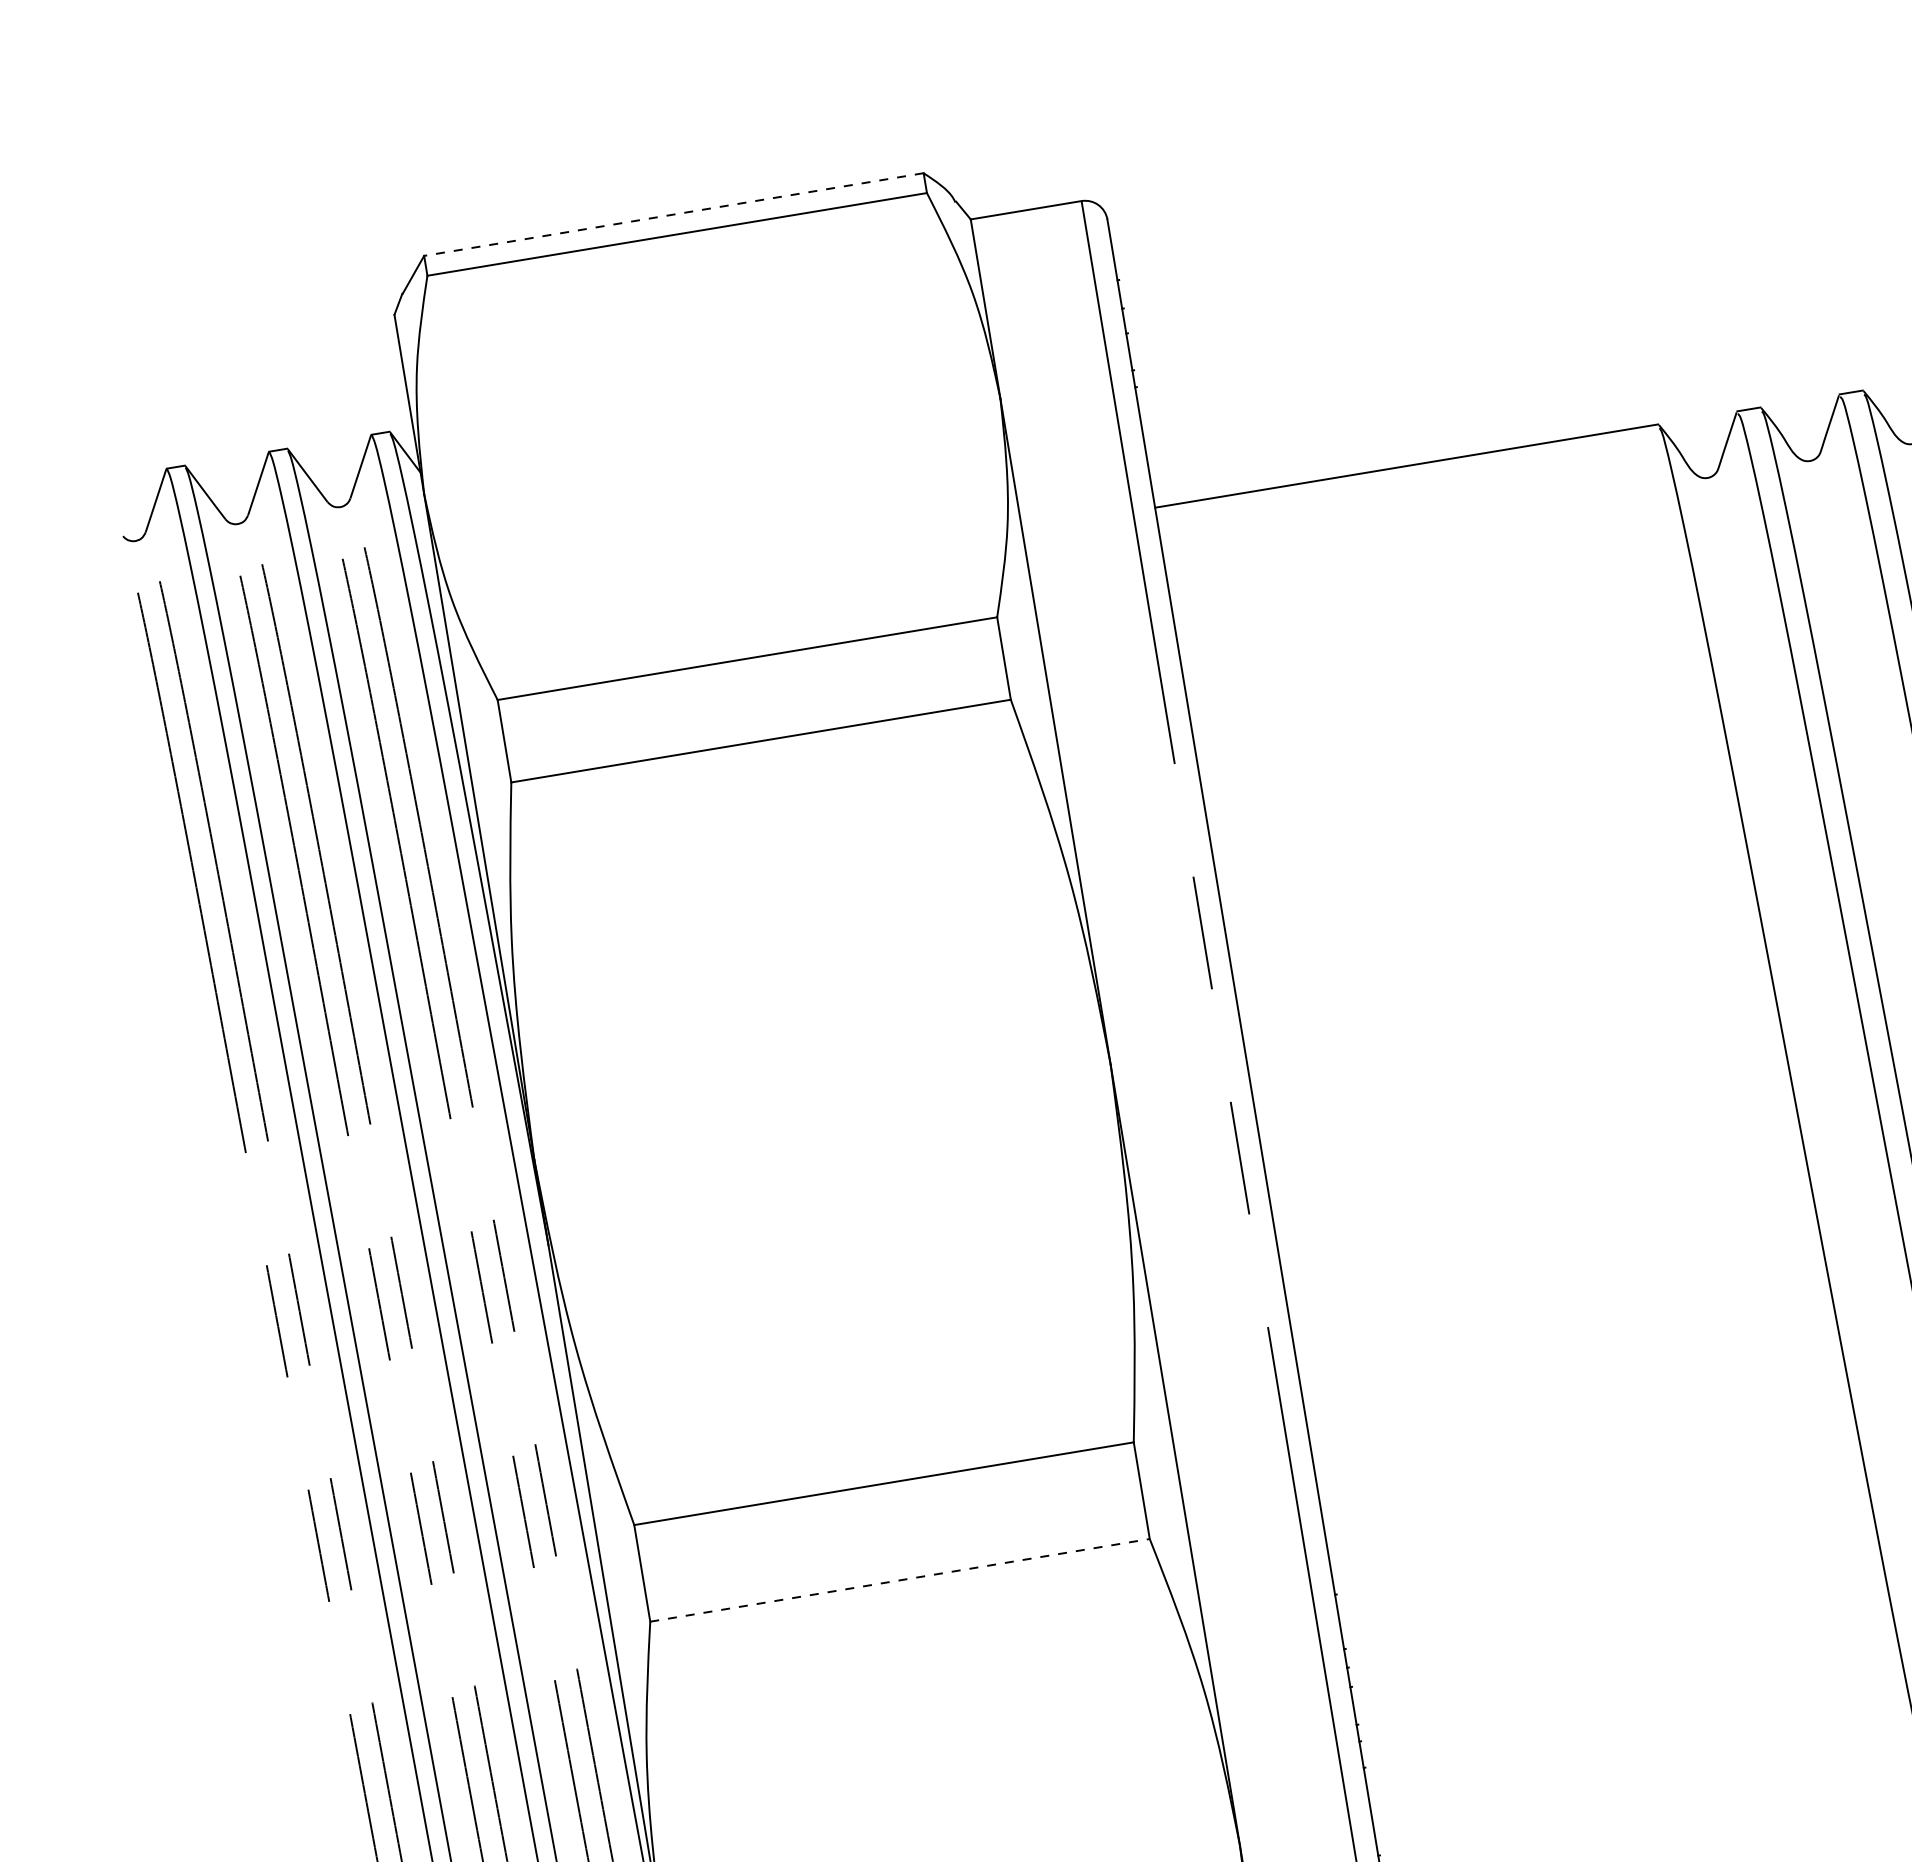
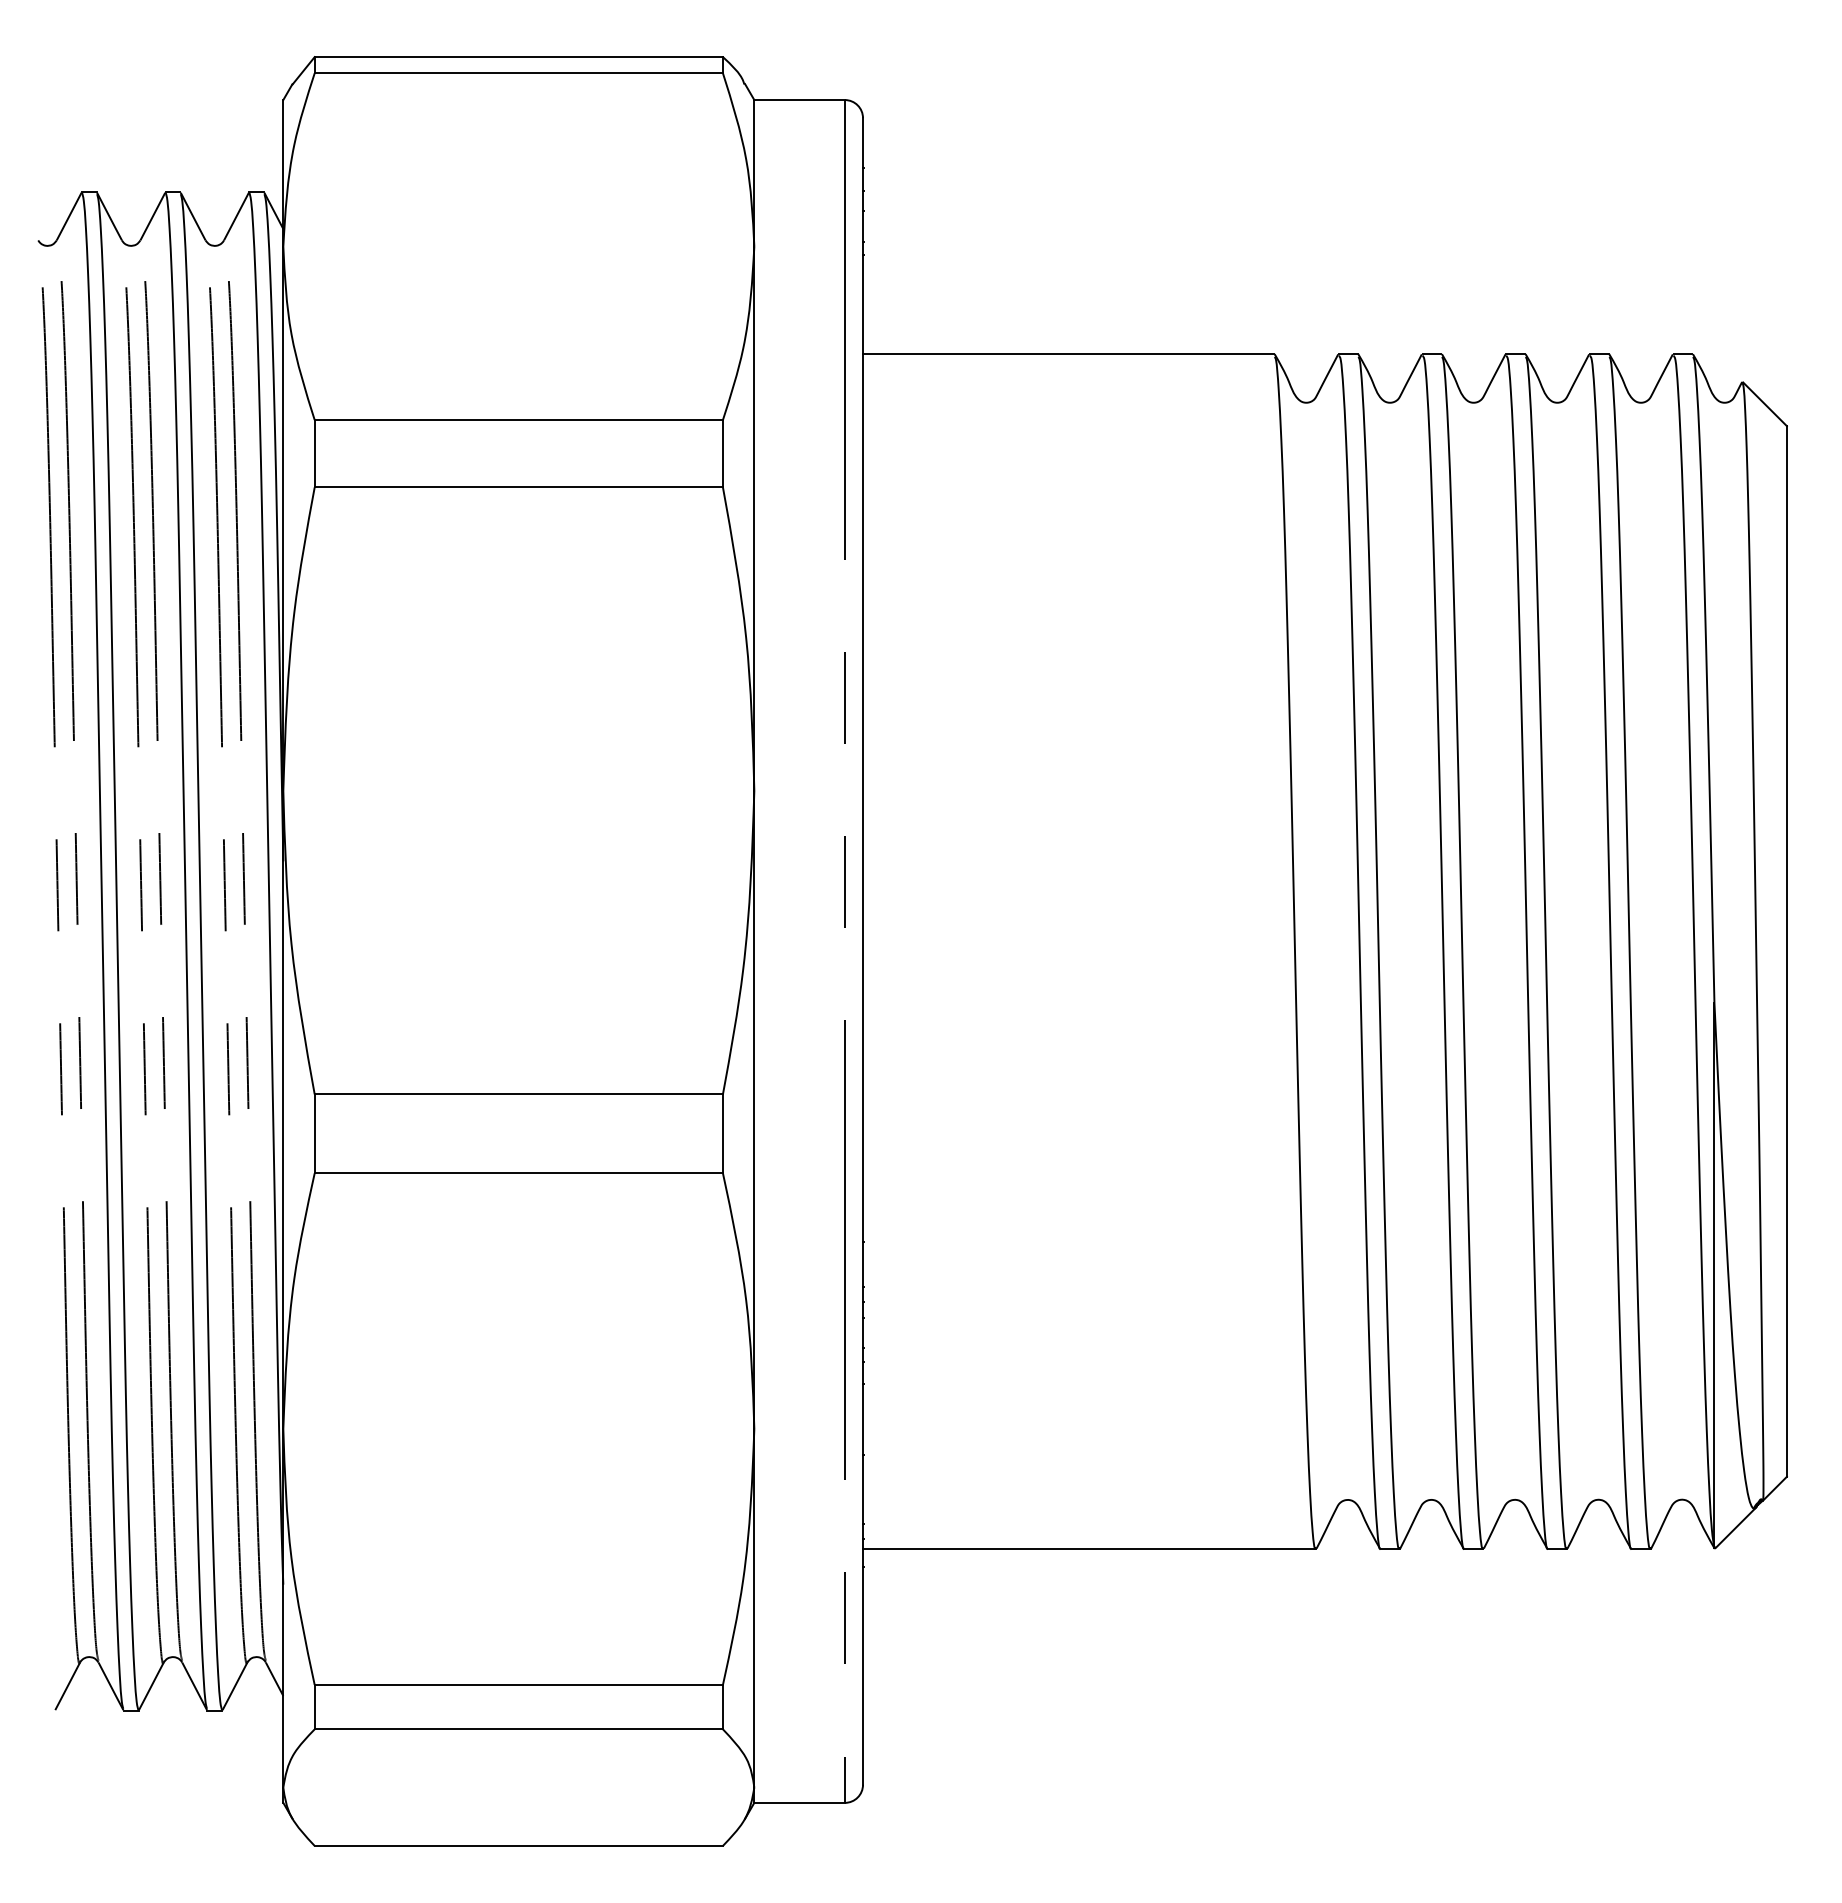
line: (673, 215) -> (518, 57), dashed -> solid
line: (900, 1580) -> (519, 1173), dashed -> solid

